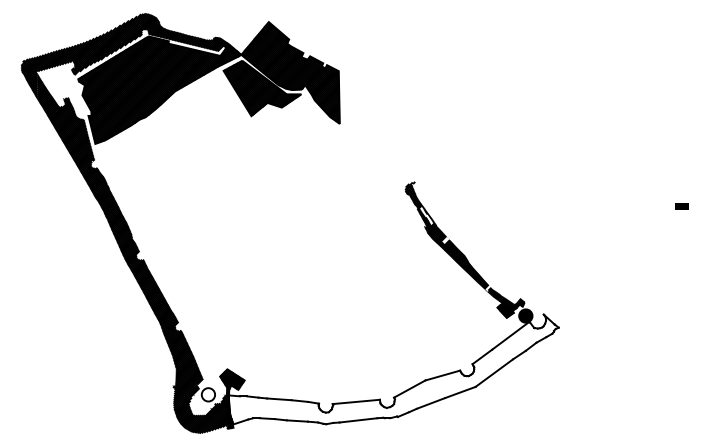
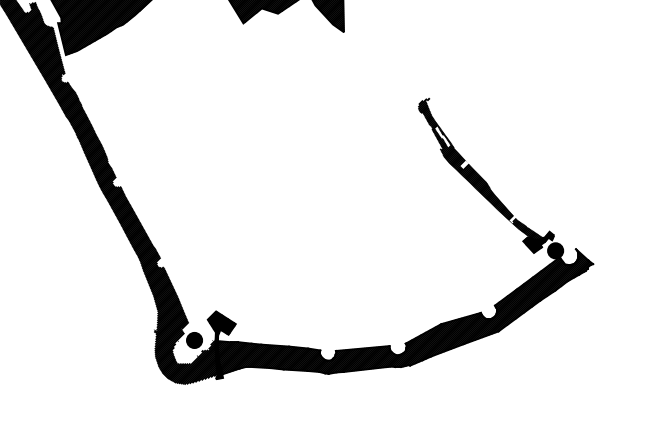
hatch: (393, 369) -> (405, 311), added
fill: (208, 394) -> (194, 340), added

